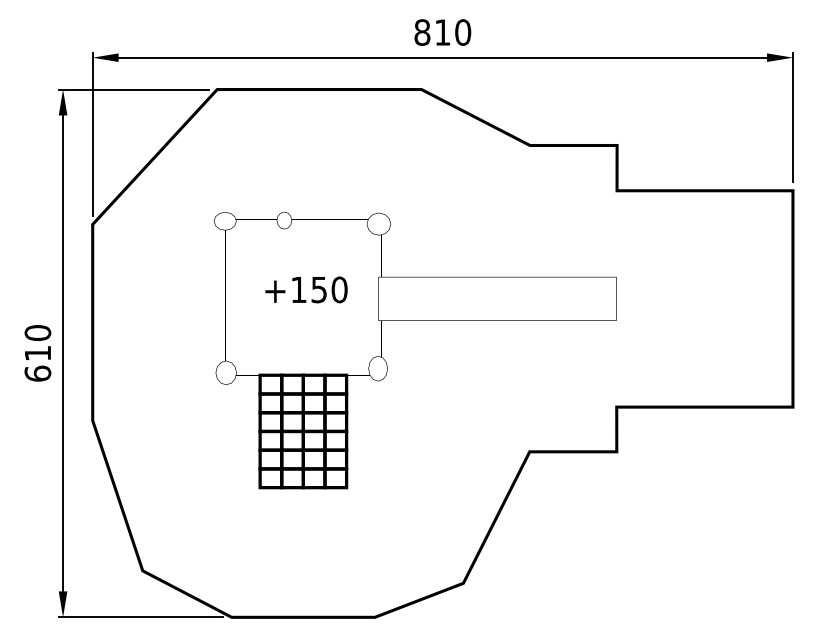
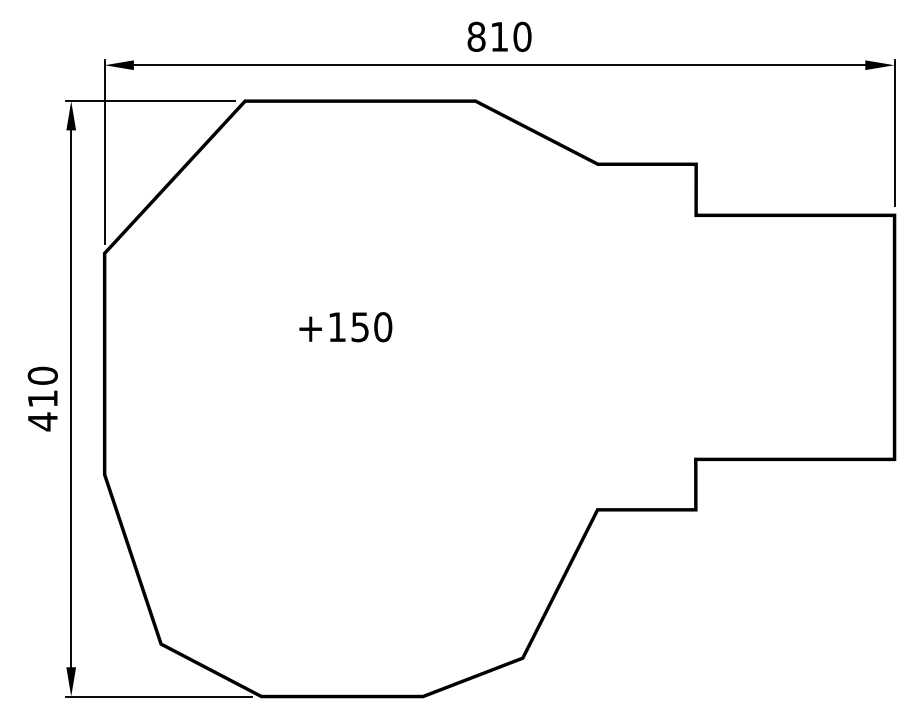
part: (415, 321) -> (468, 362), removed
text: (37, 373) -> (42, 421), 610 -> 410

